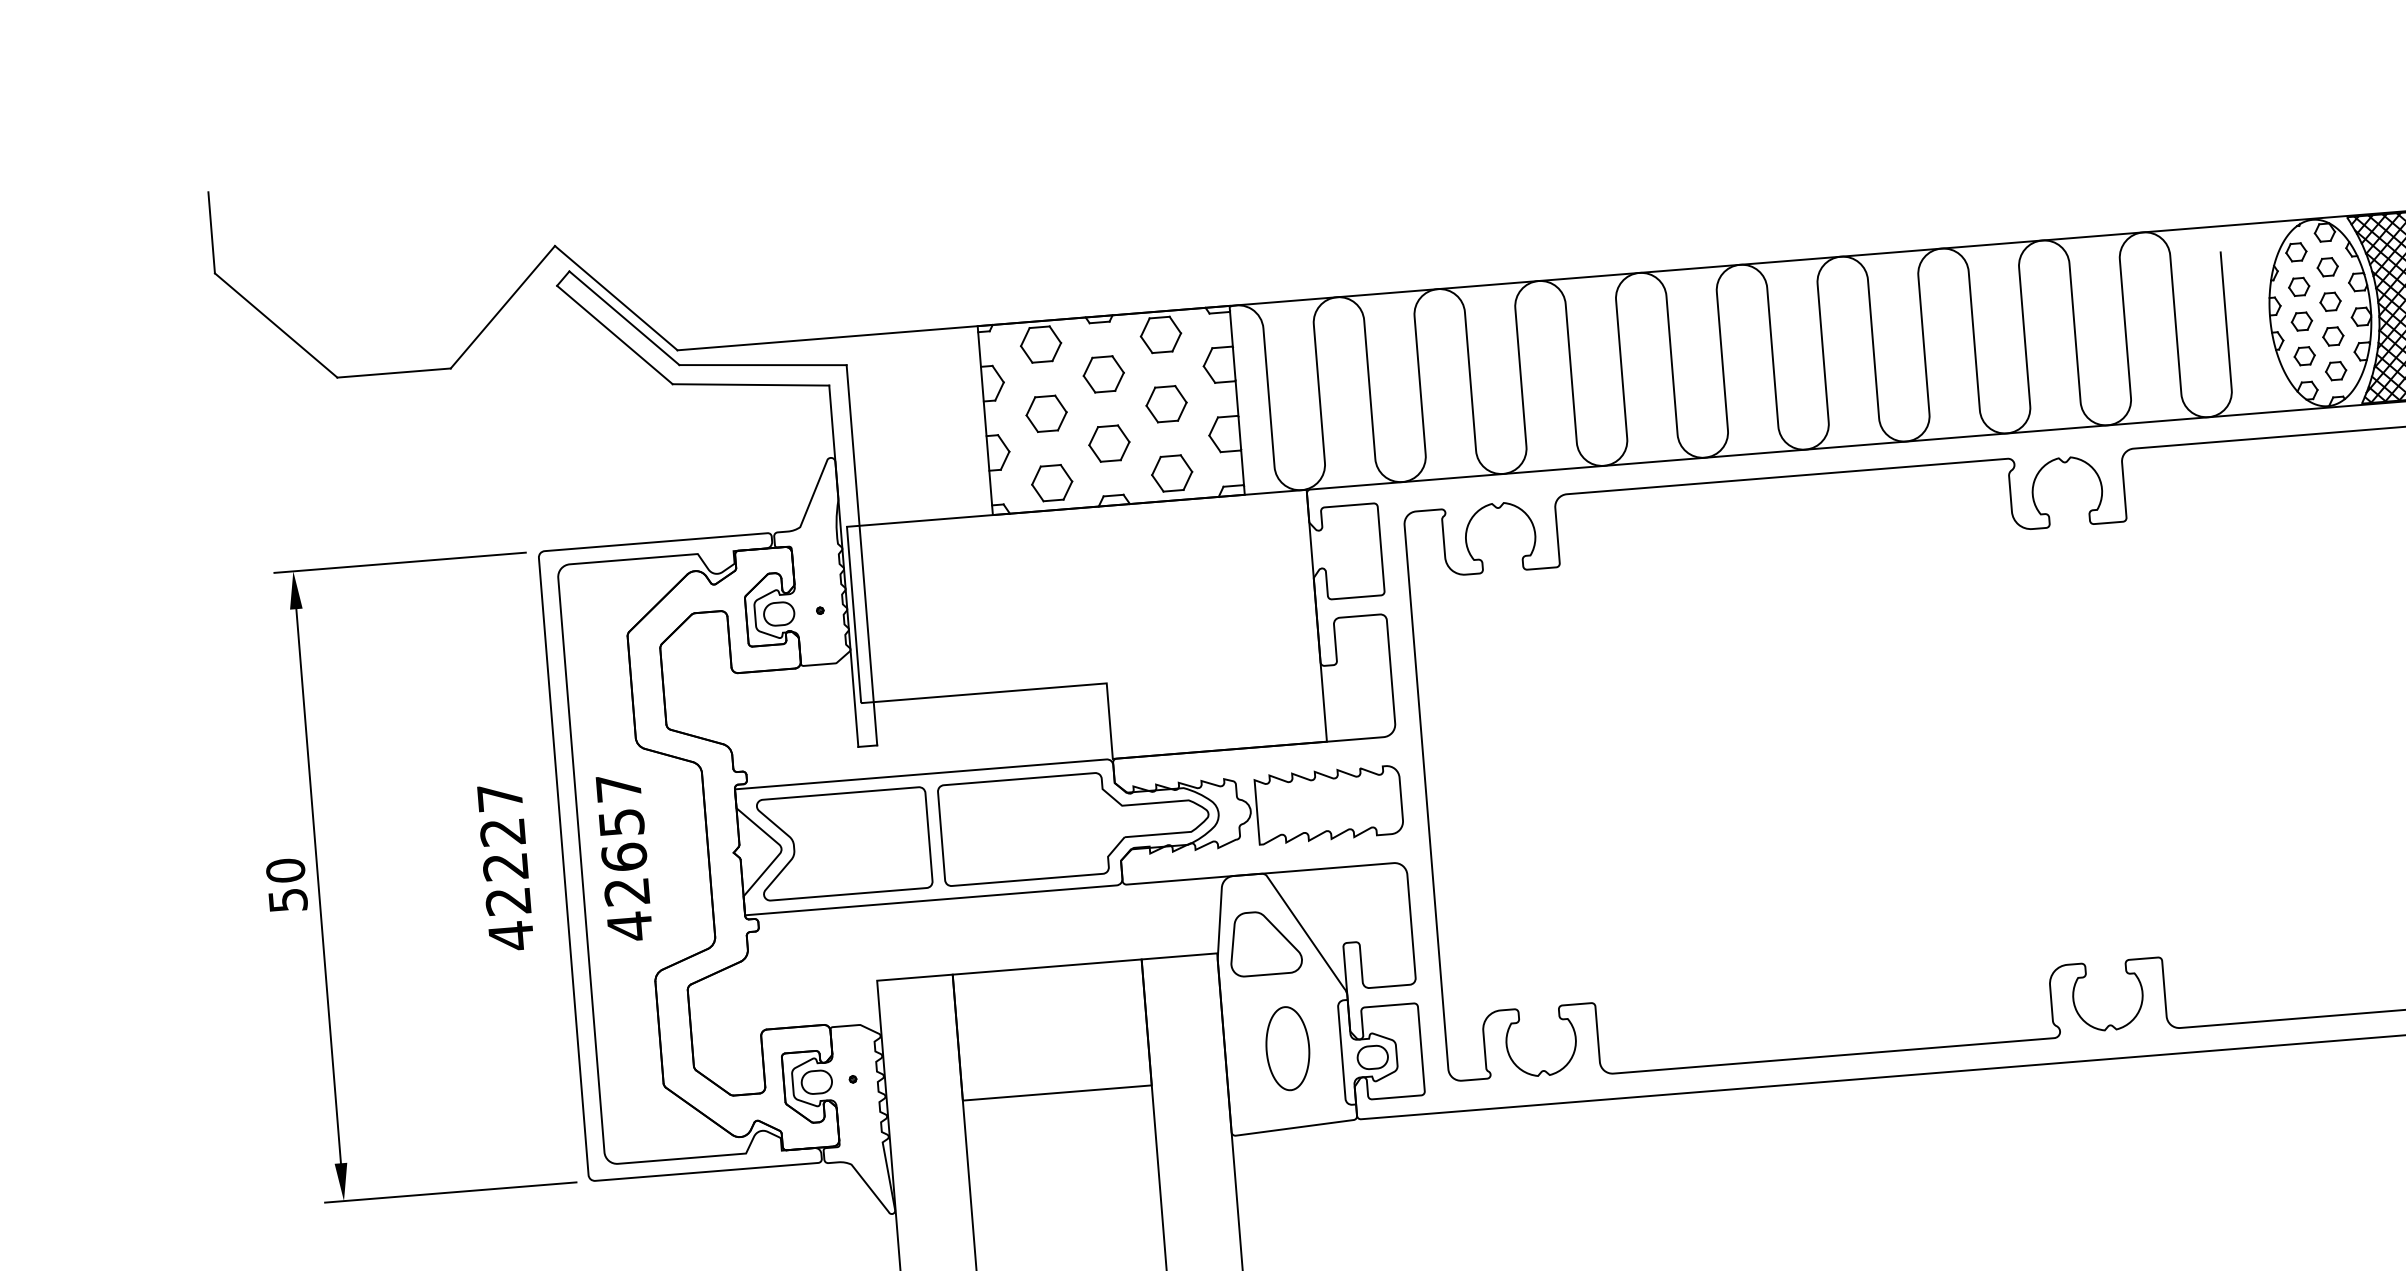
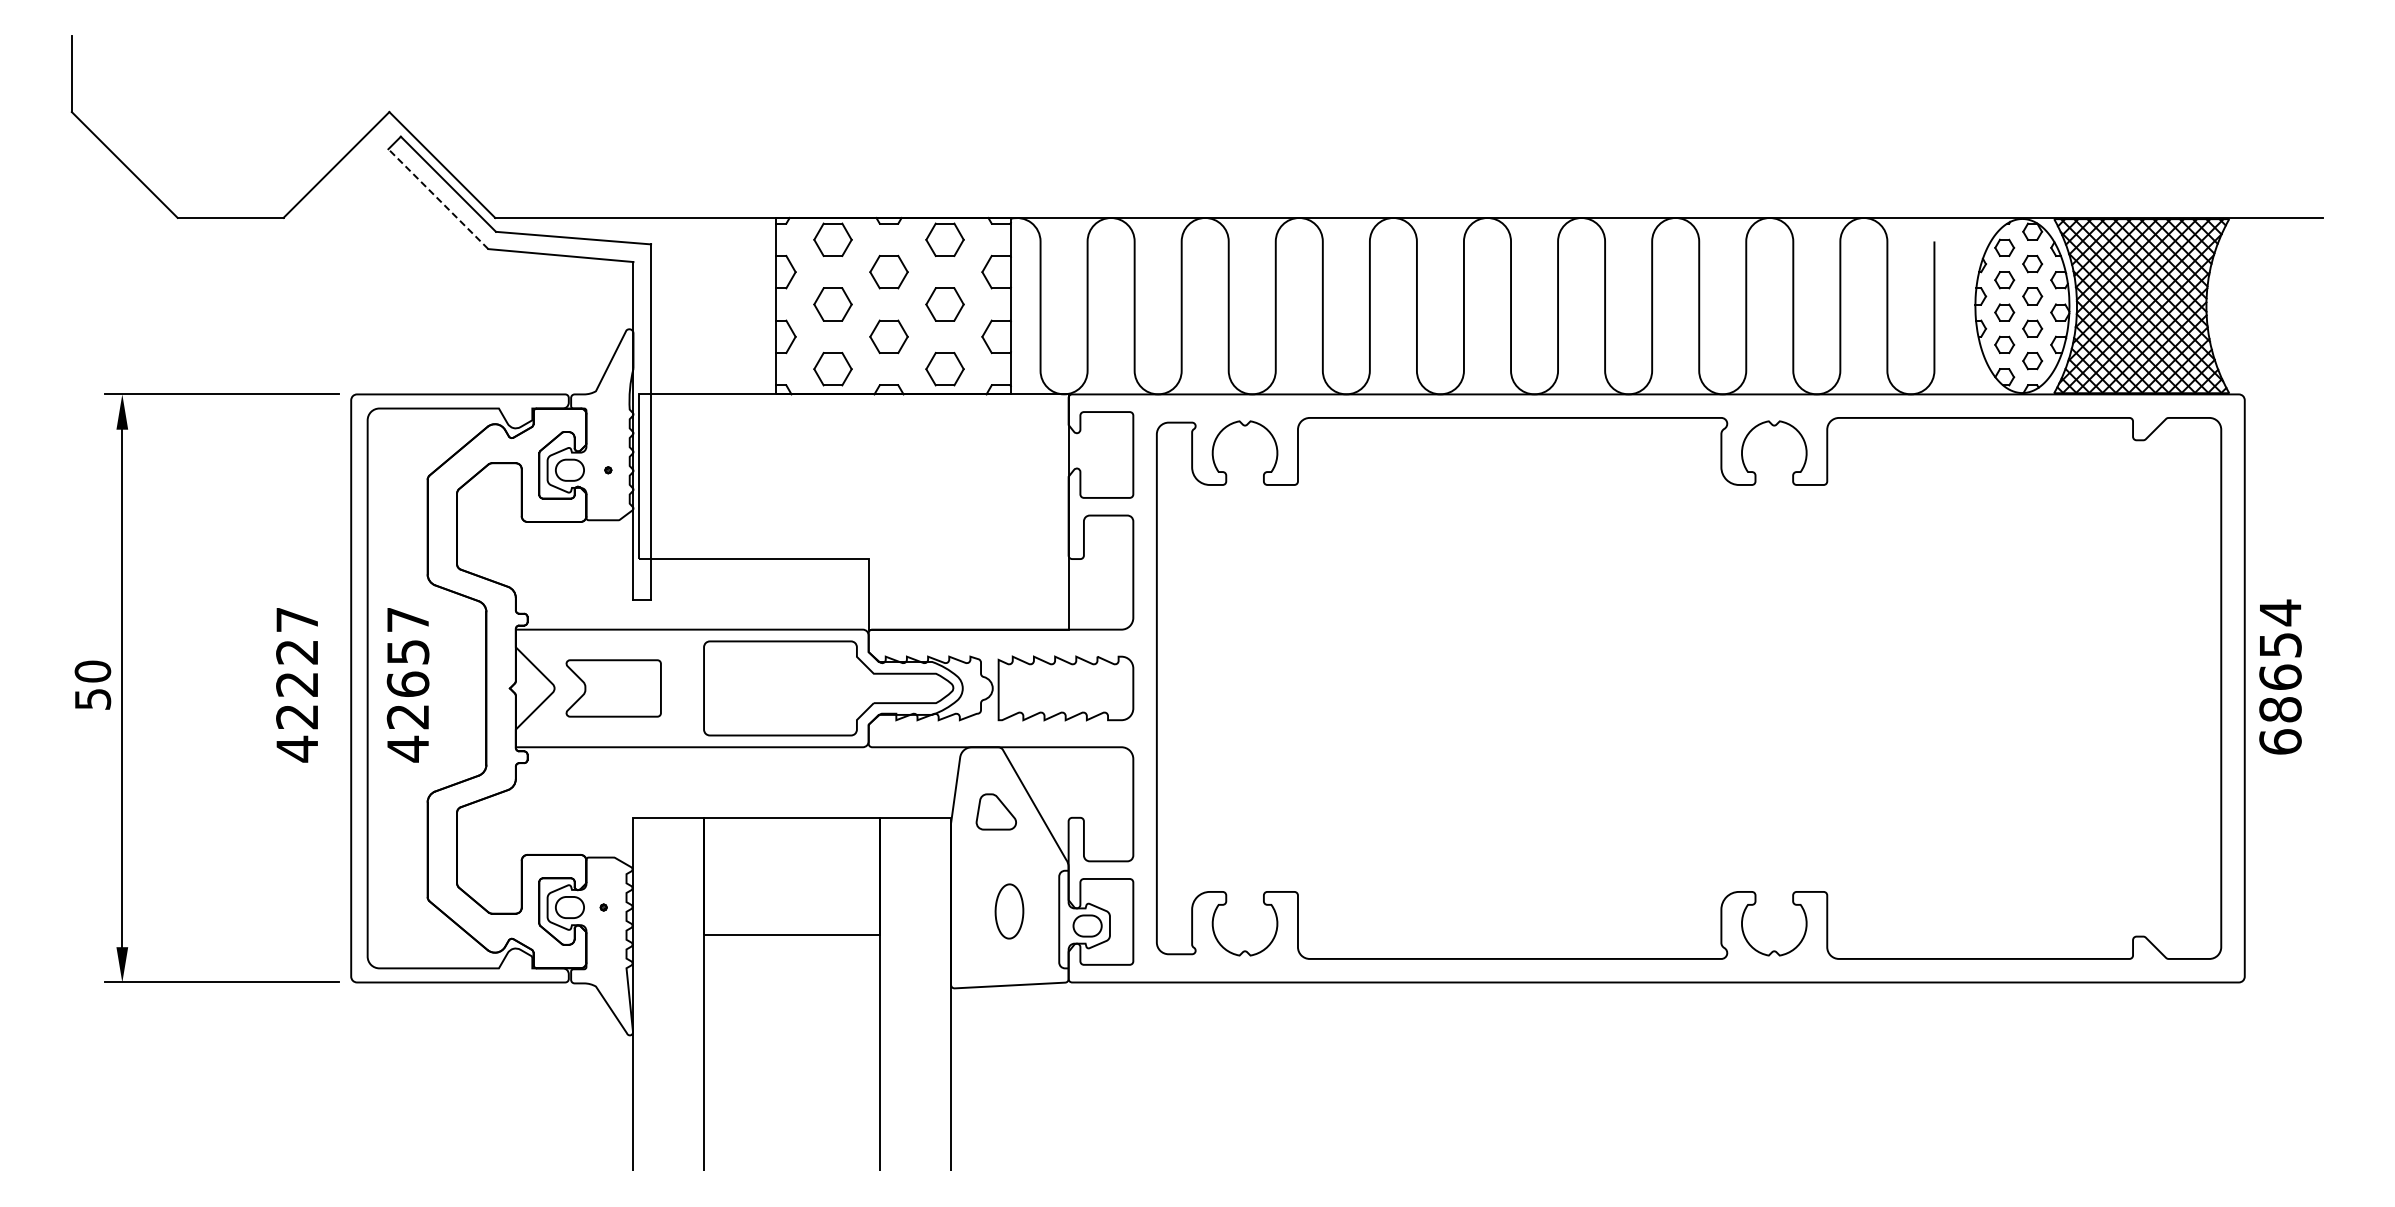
line: (615, 335) -> (438, 199), solid -> dashed
part: (844, 843) -> (613, 688), size x0.6
part: (1265, 942) -> (996, 811), size x0.6
part: (1287, 1048) -> (1009, 911), size x0.7

